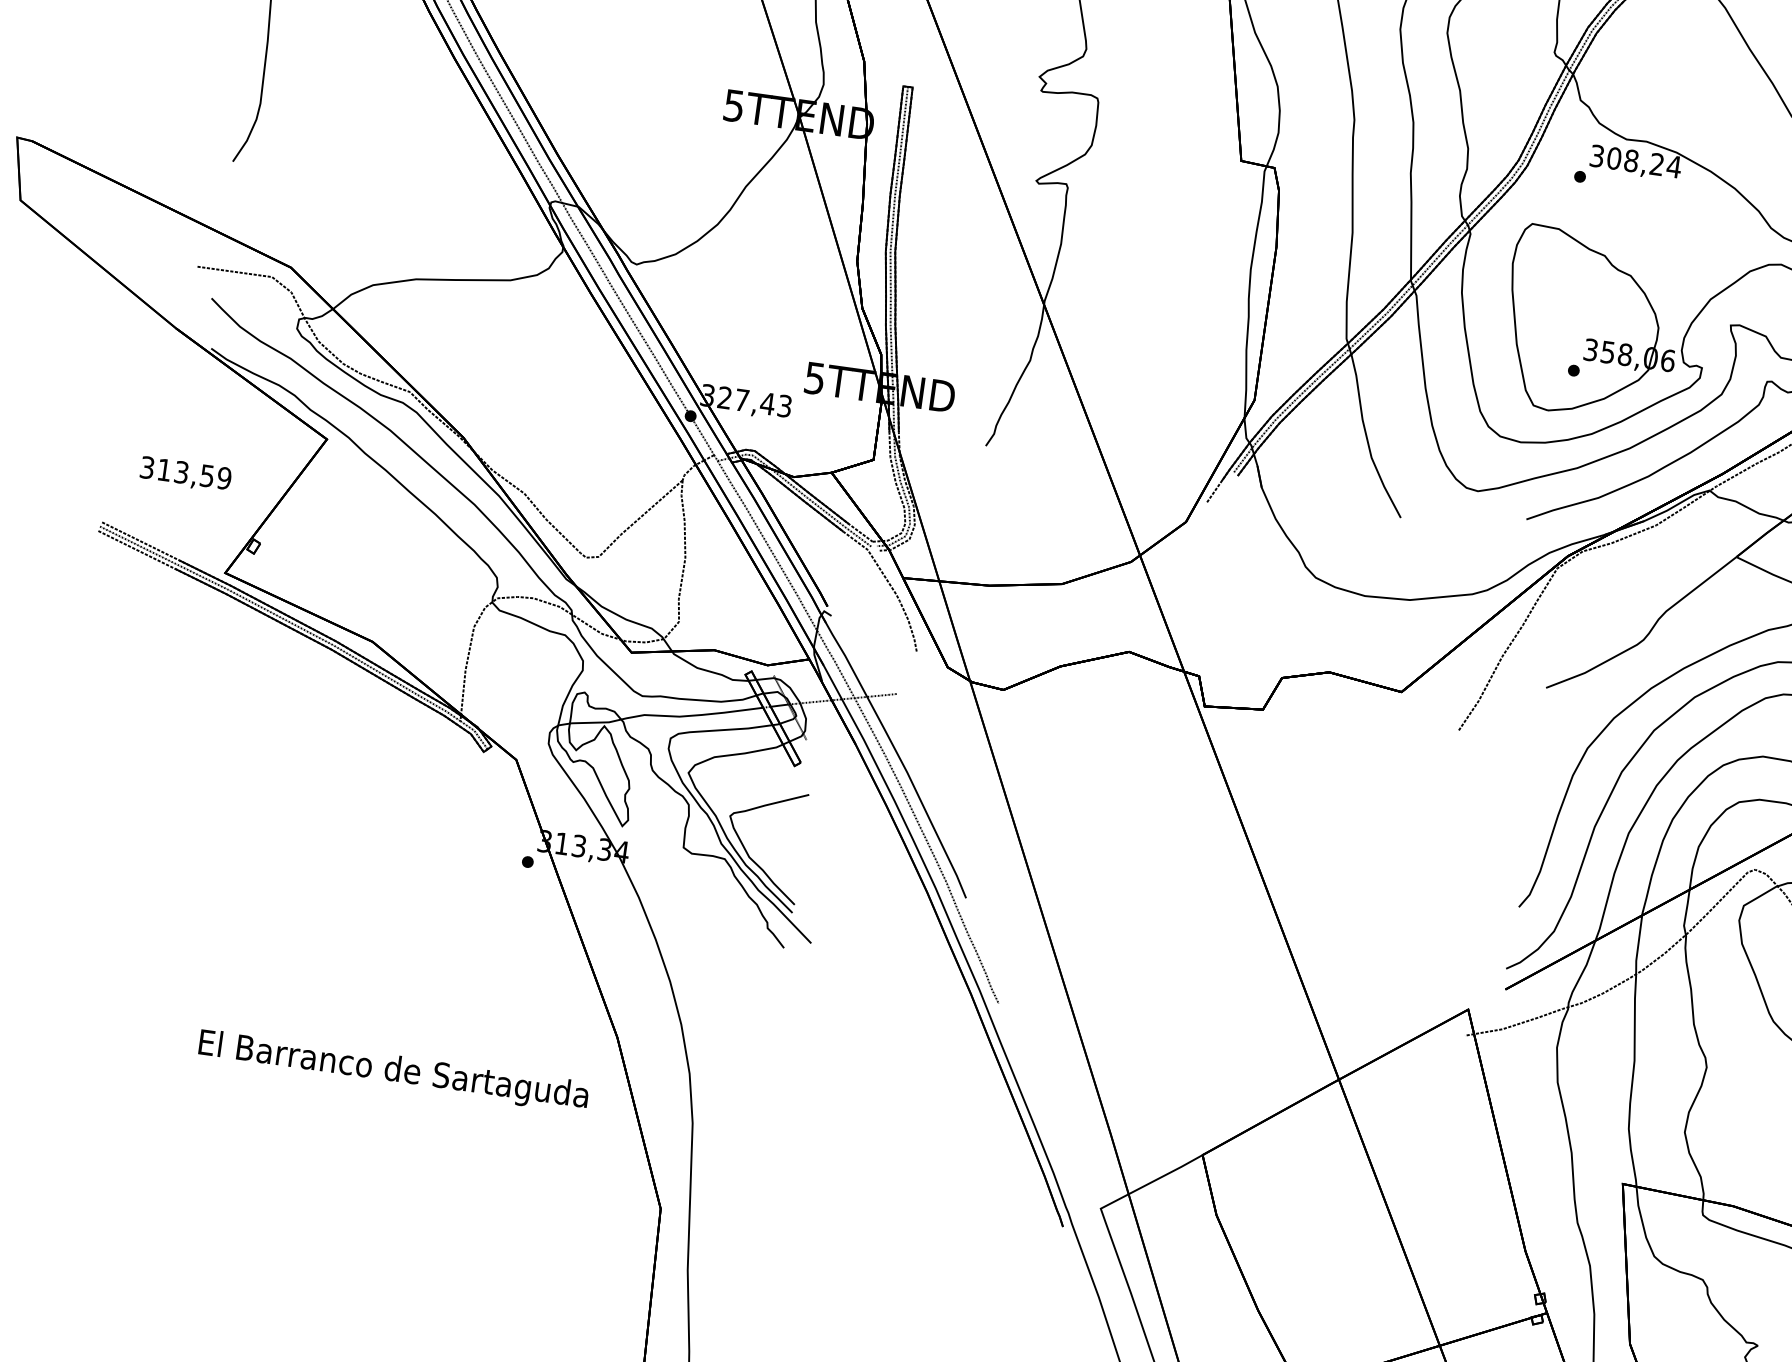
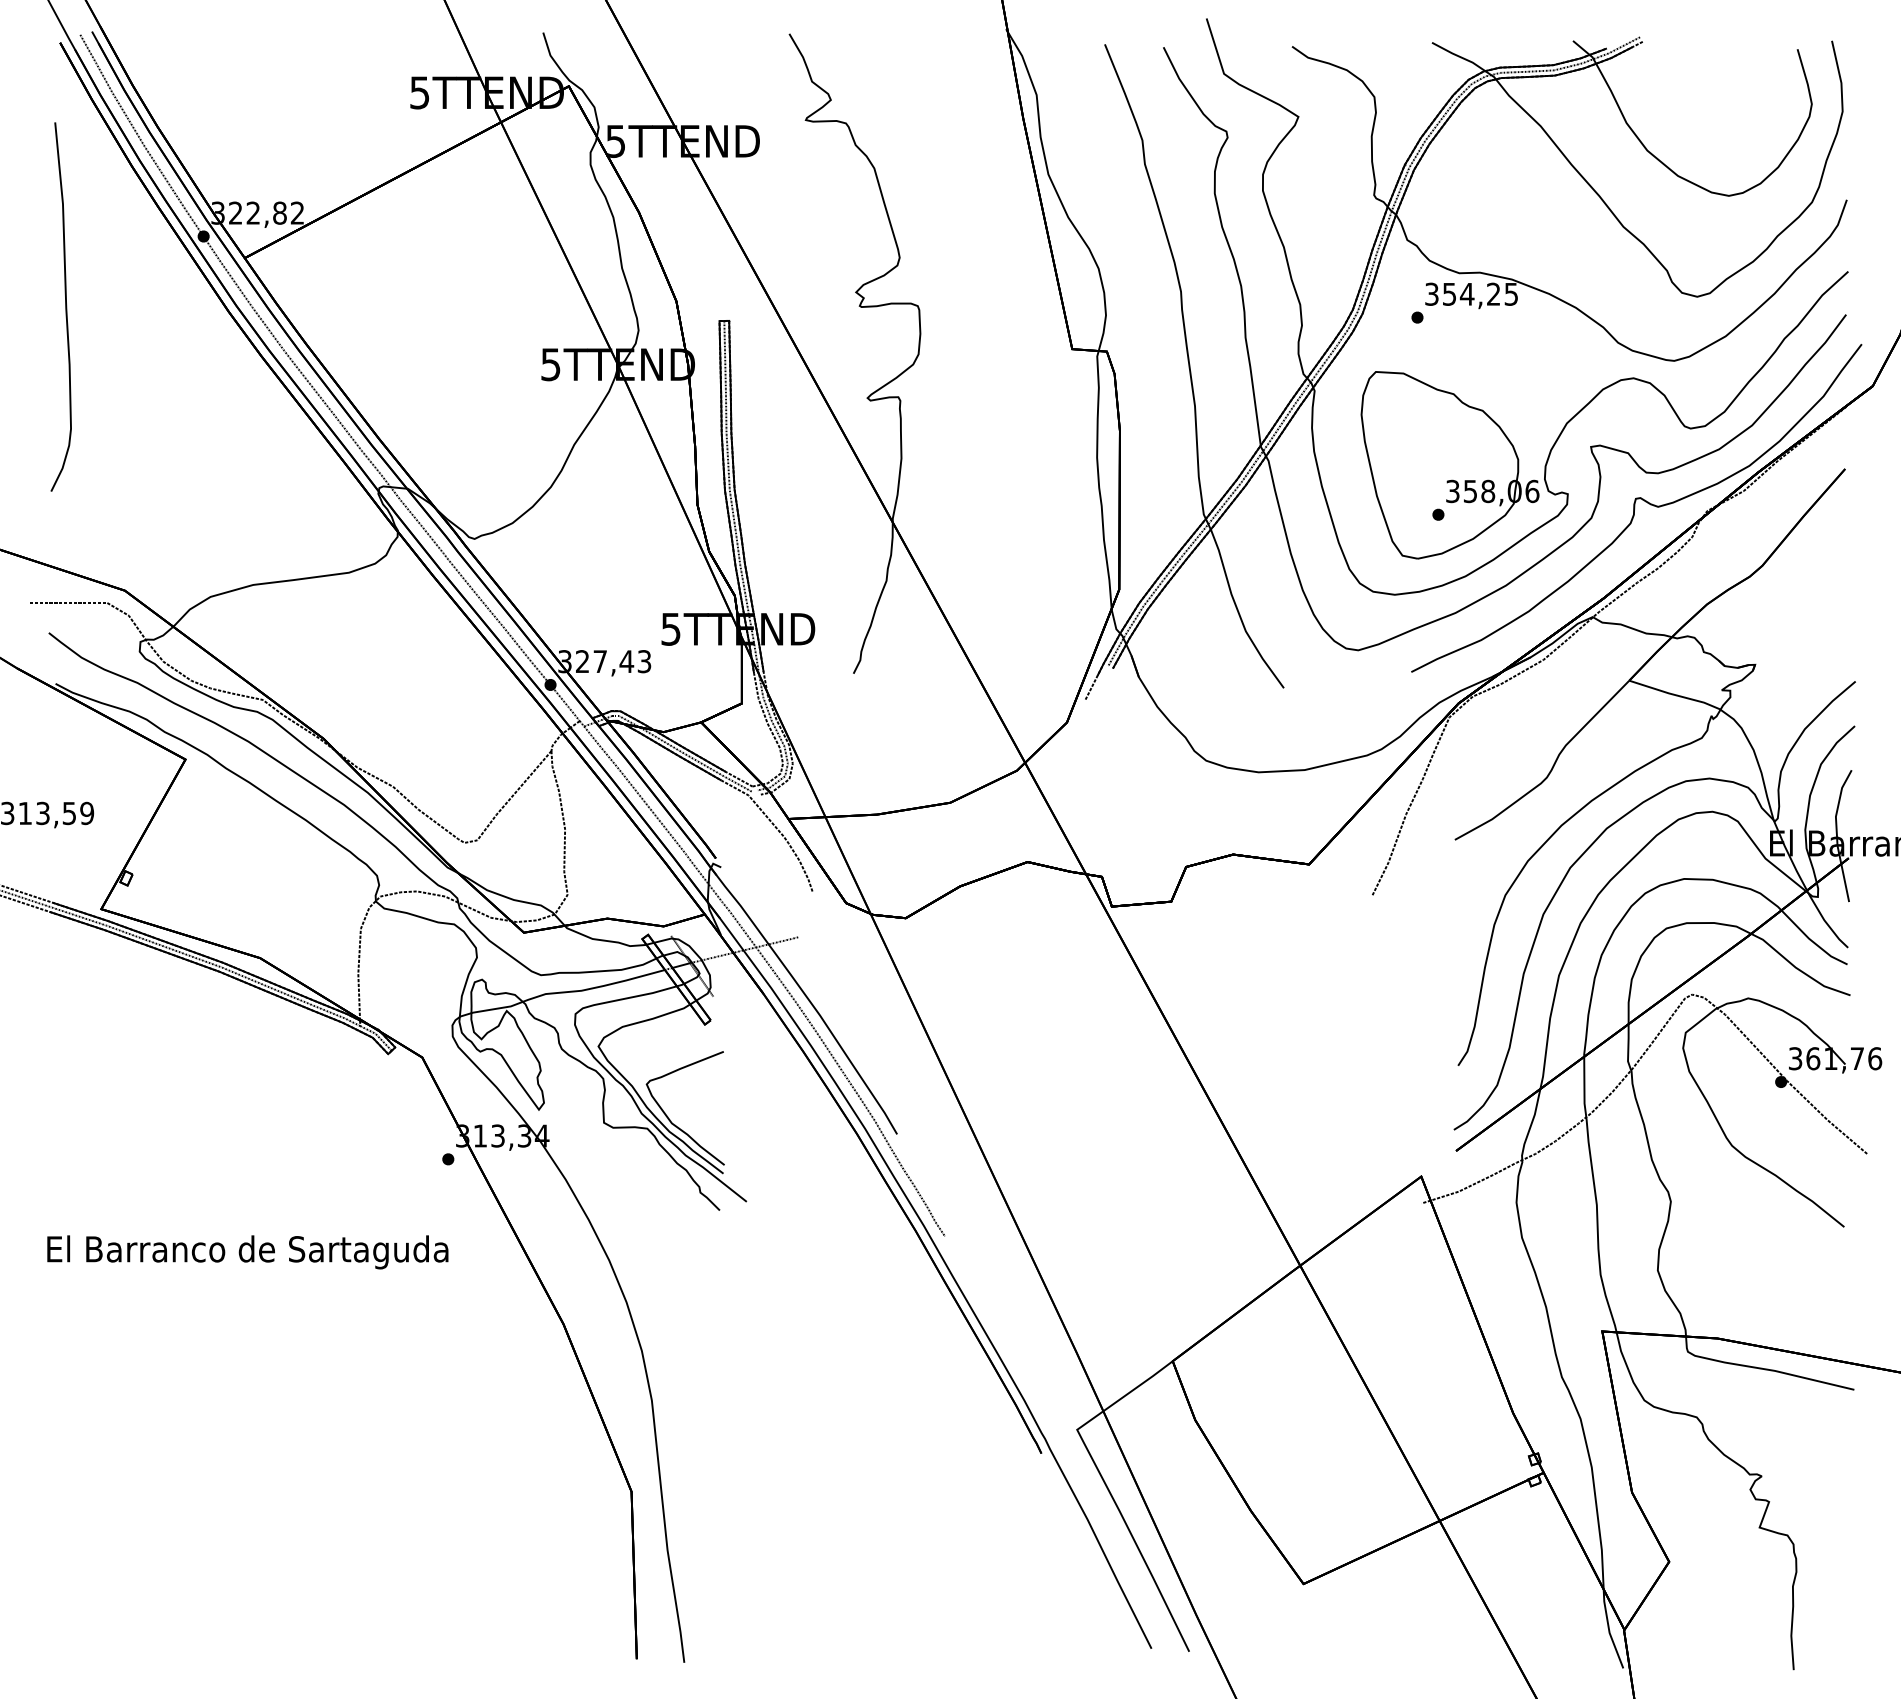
text: (1644, 161) -> (1480, 293), 308,24 -> 354,25
text: (393, 1071) -> (247, 1252), moved

